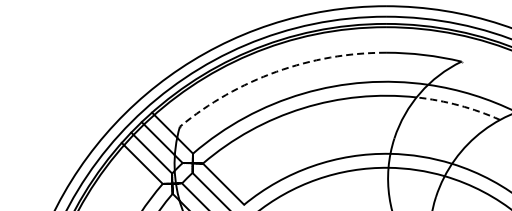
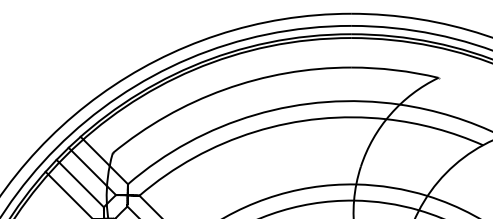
arc: (276, 71) -> (224, 89), dashed -> solid
arc: (459, 105) -> (436, 128), dashed -> solid

